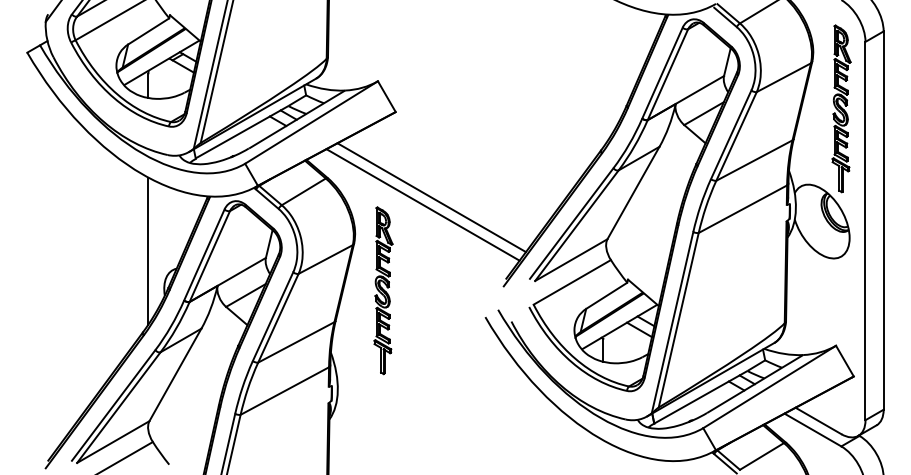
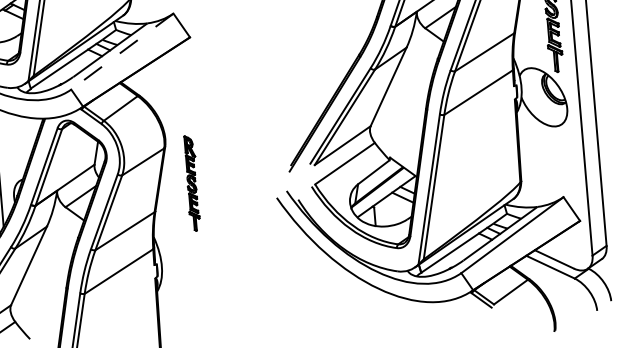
line: (311, 122) -> (122, 51), solid -> dashed
line: (431, 197) -> (224, 104), removed
line: (422, 204) -> (218, 110), removed
part: (383, 290) -> (192, 183), size x0.7

